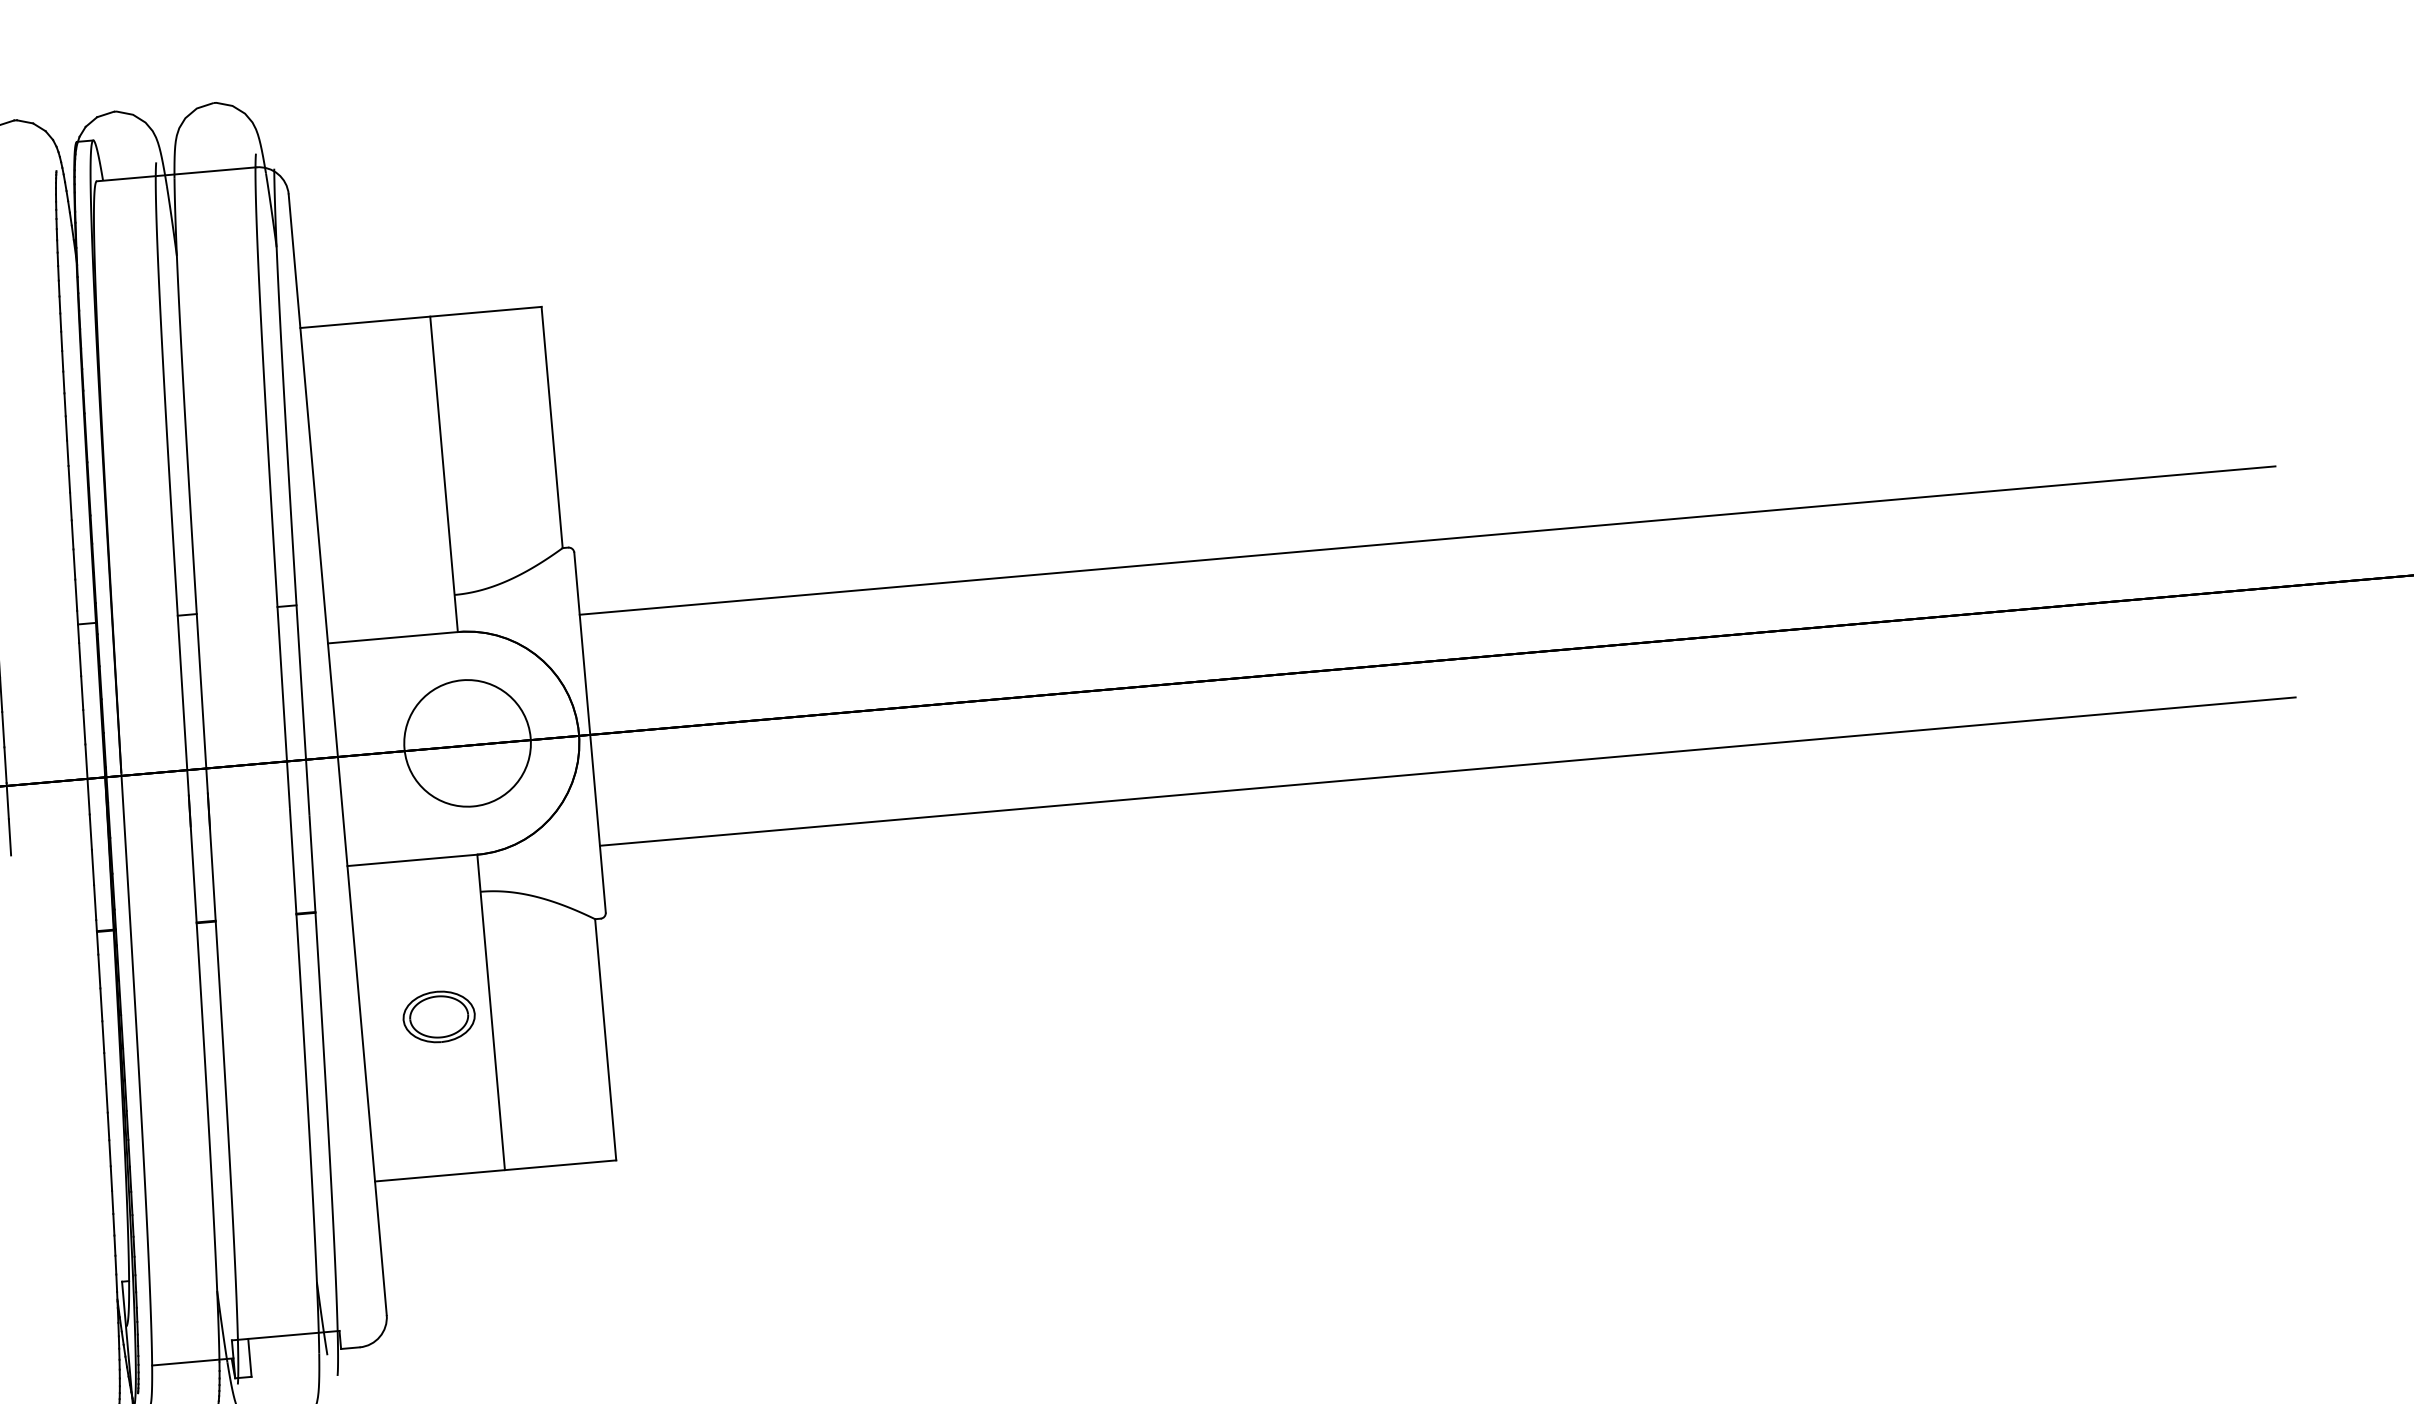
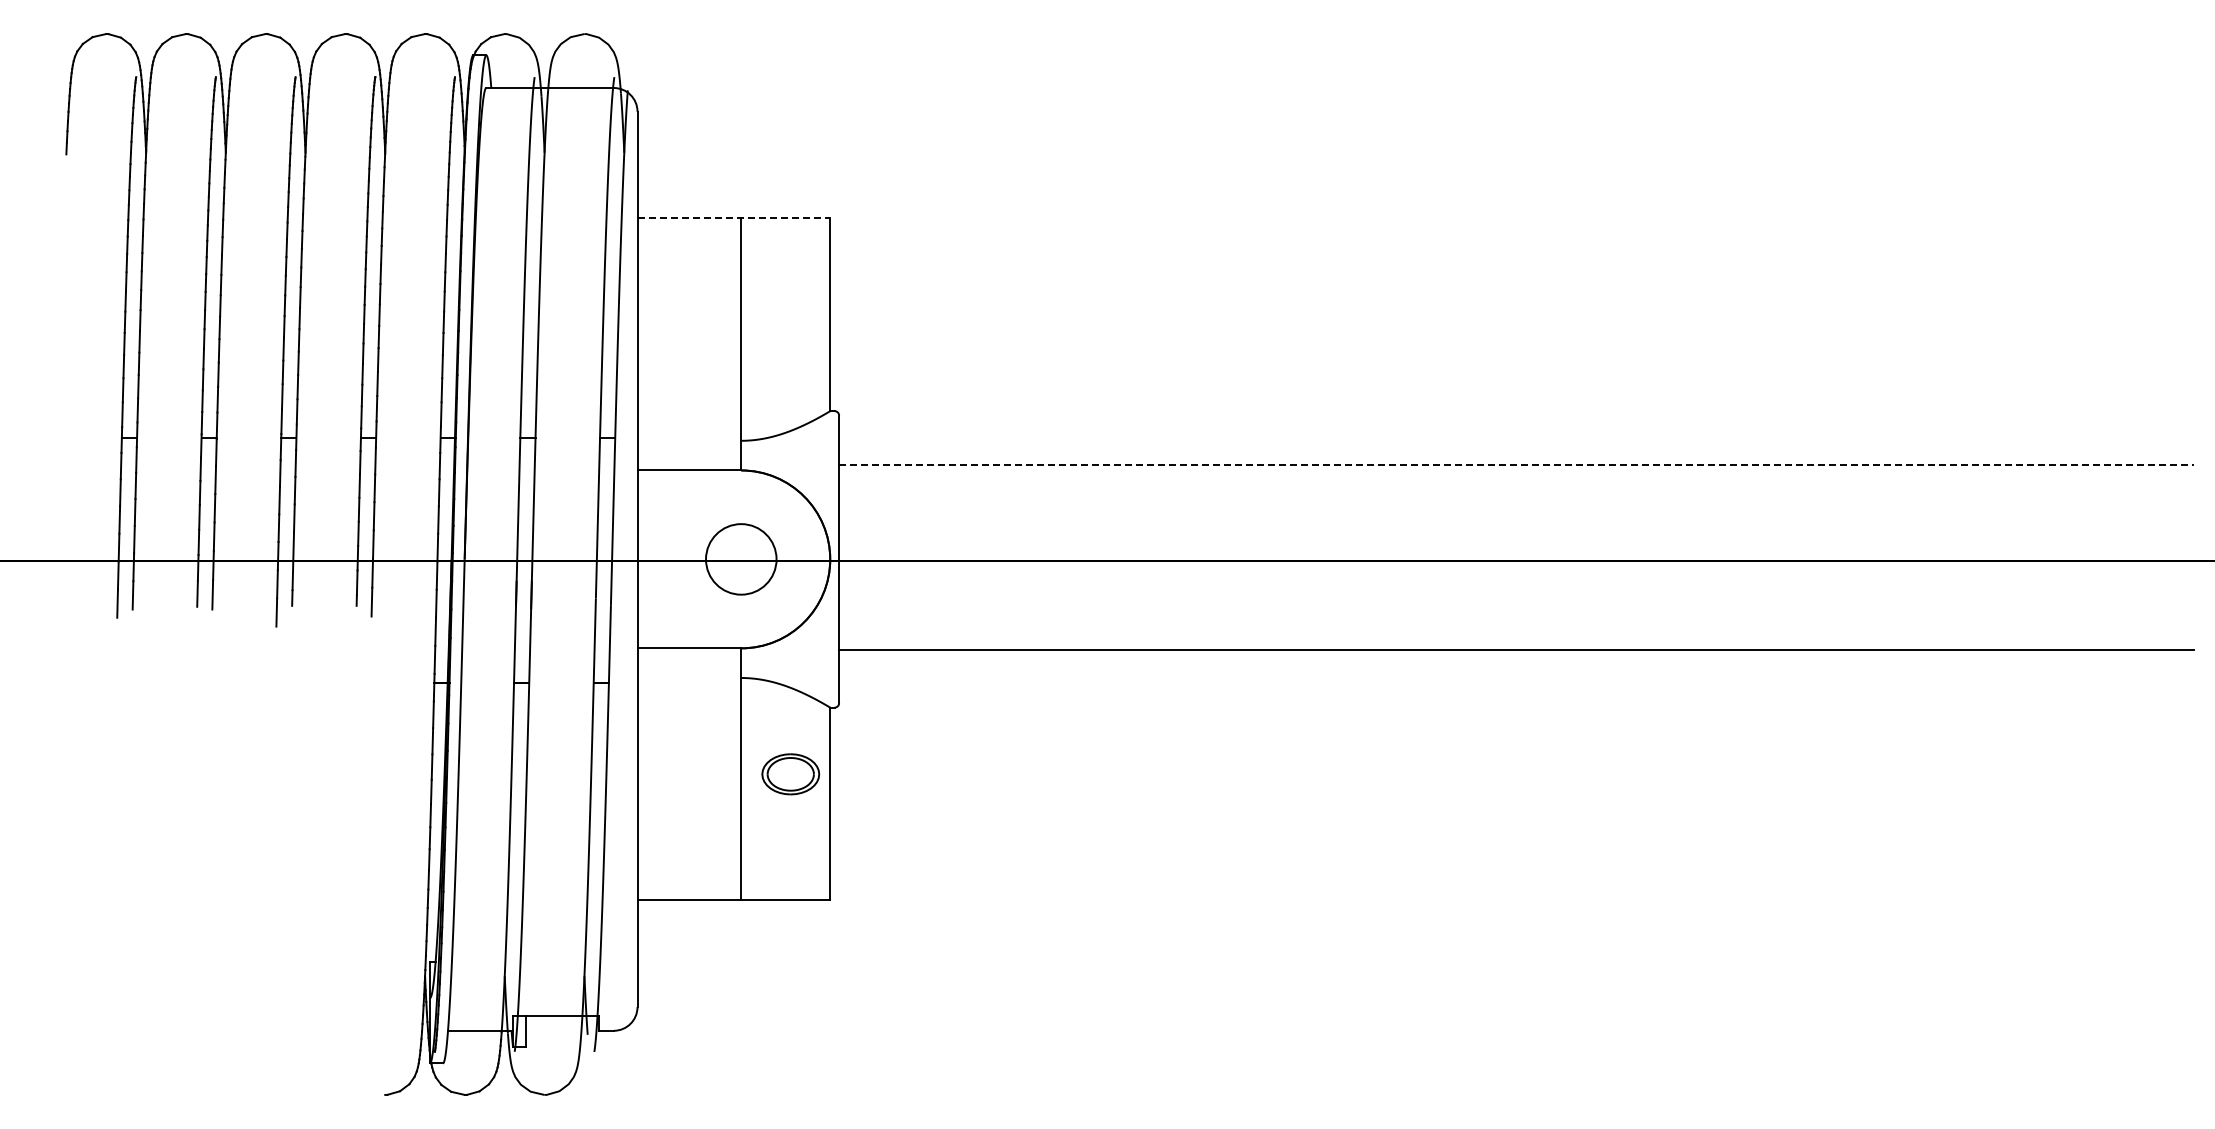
line: (421, 317) -> (734, 218), solid -> dashed
line: (1428, 540) -> (1517, 465), solid -> dashed
circle: (466, 743) -> (740, 559), size x0.7
part: (438, 1017) -> (790, 774), moved

